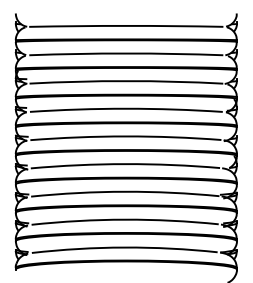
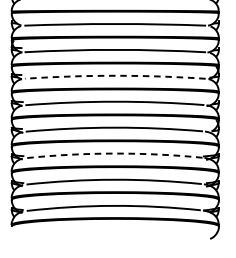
arc: (126, 108) -> (115, 75), solid -> dashed
arc: (125, 191) -> (114, 153), solid -> dashed

